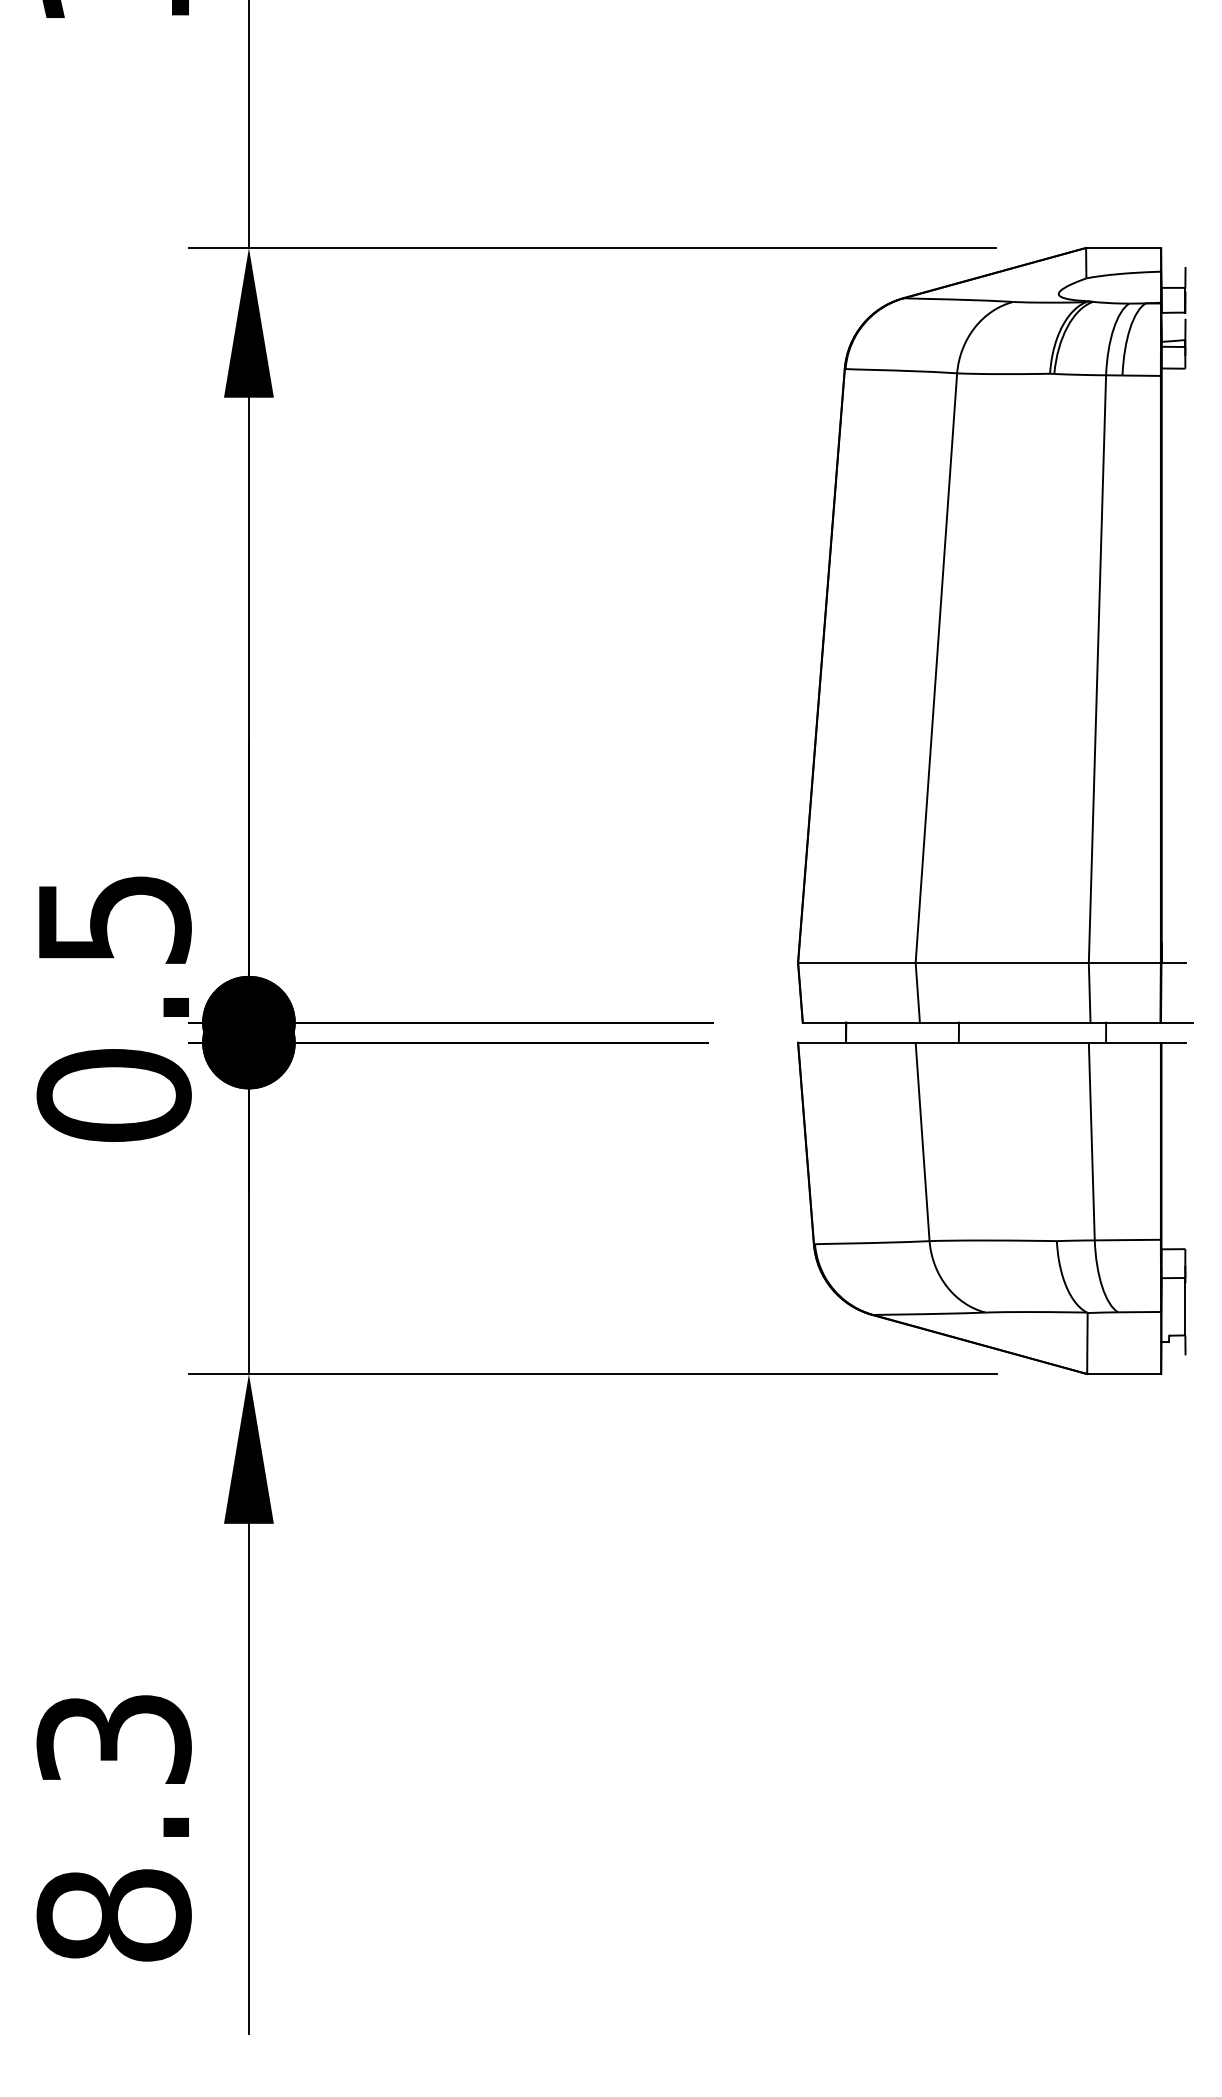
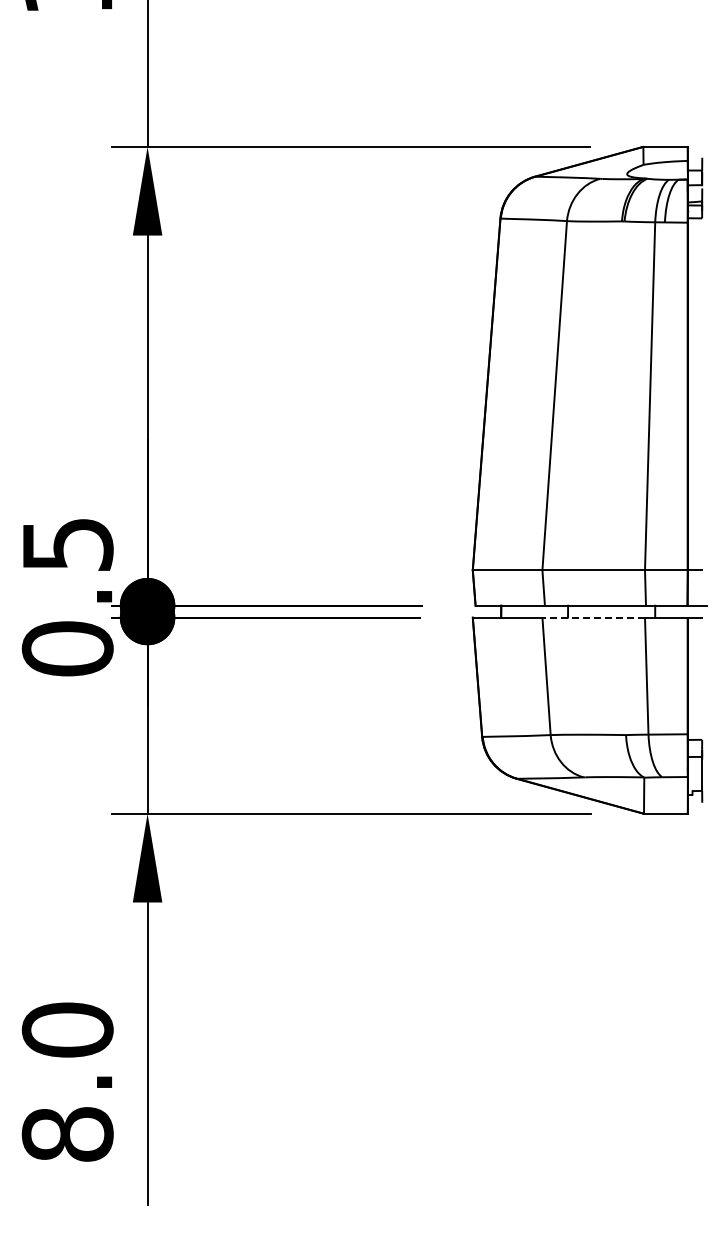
line: (1001, 1042) -> (593, 617), solid -> dashed
text: (113, 1738) -> (67, 1029), 8.3 -> 8.0

